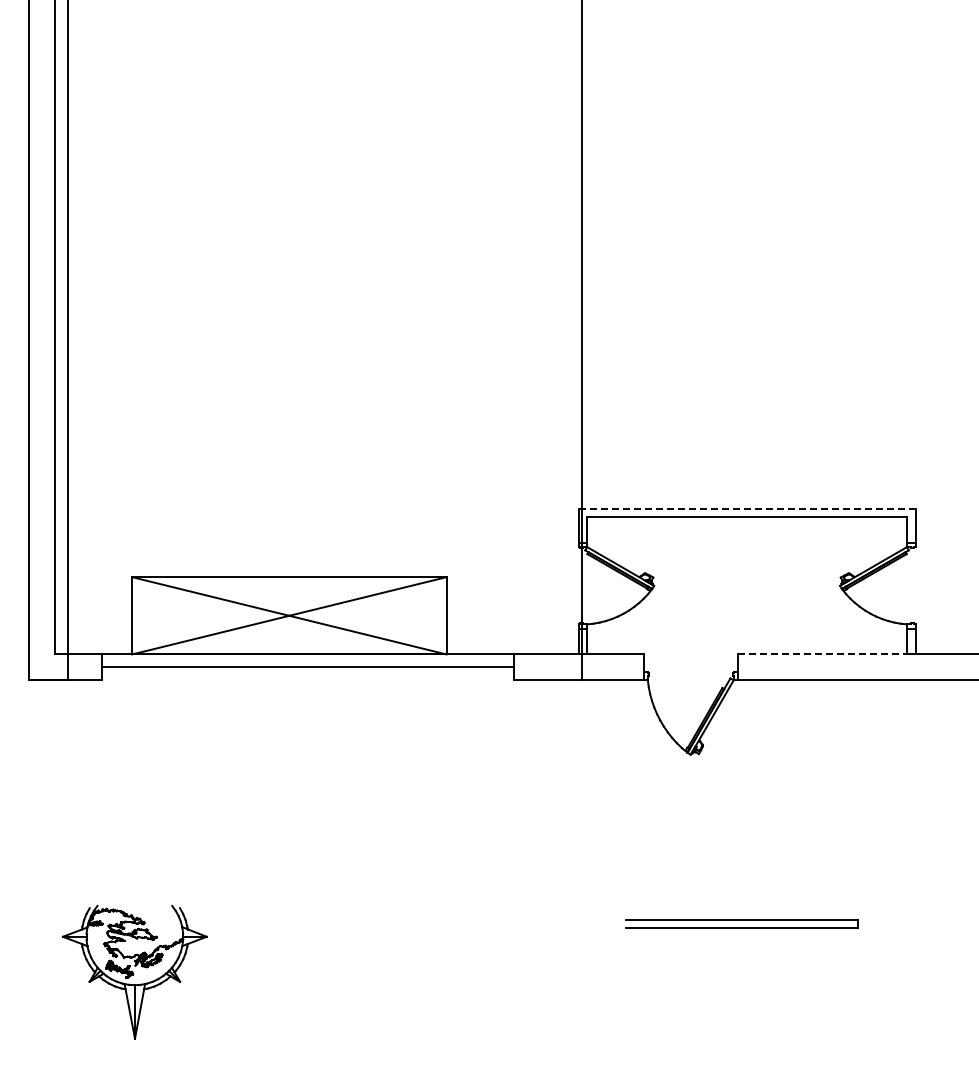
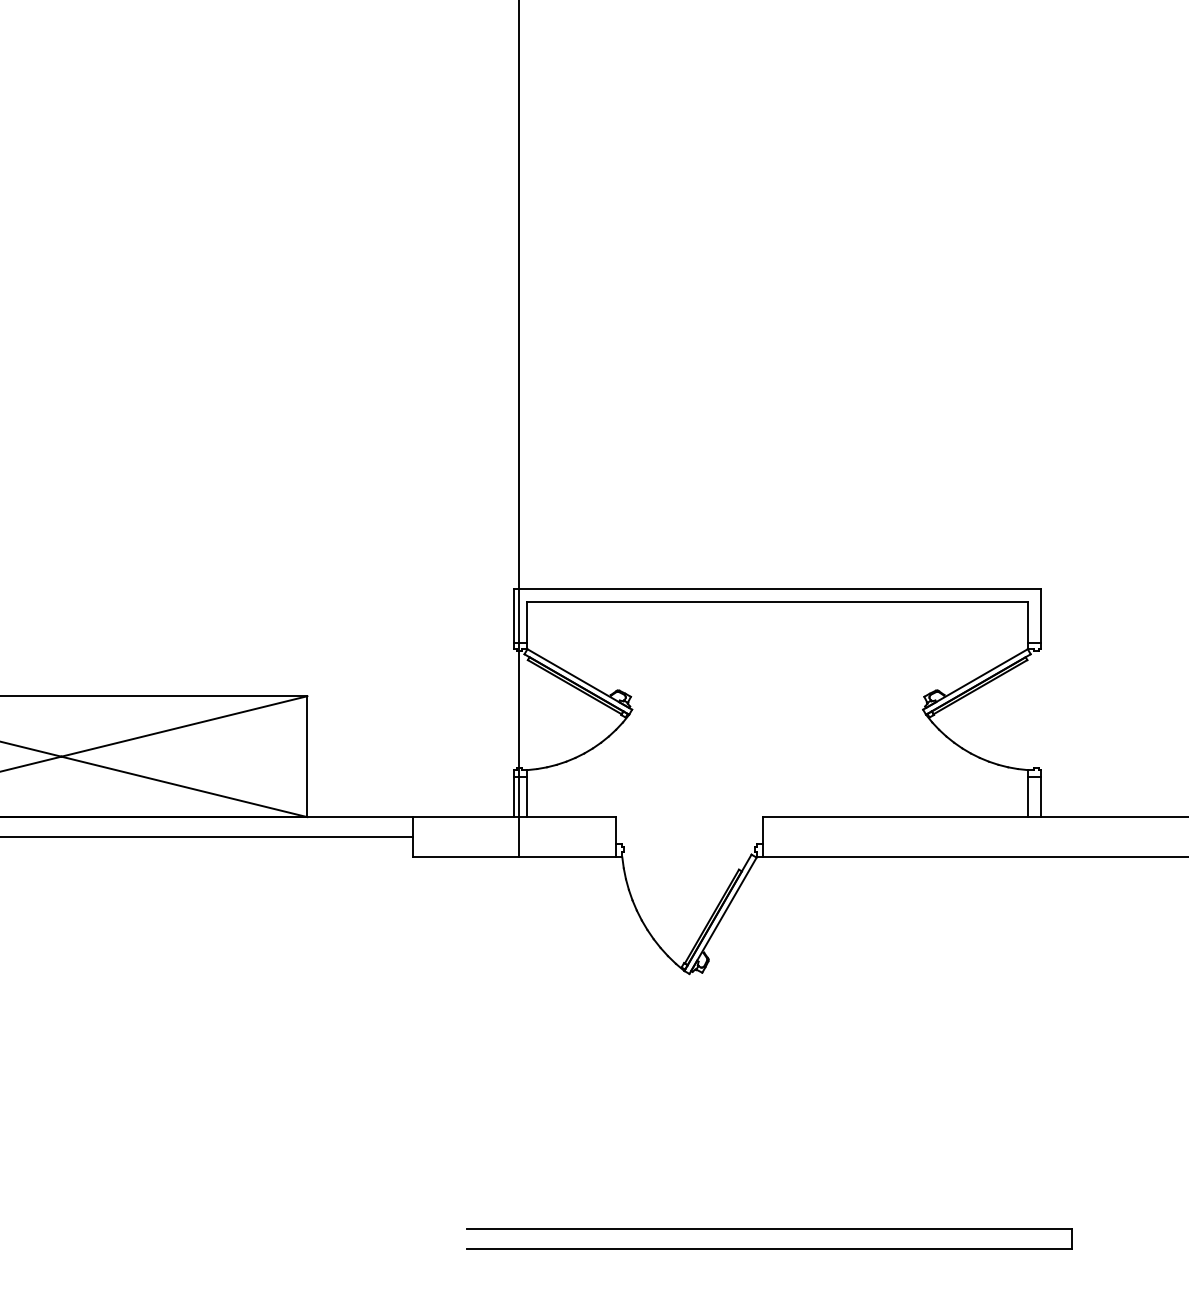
line: (746, 508) -> (776, 588), dashed -> solid
line: (822, 654) -> (895, 817), dashed -> solid
part: (741, 924) -> (768, 1239), size x1.67

